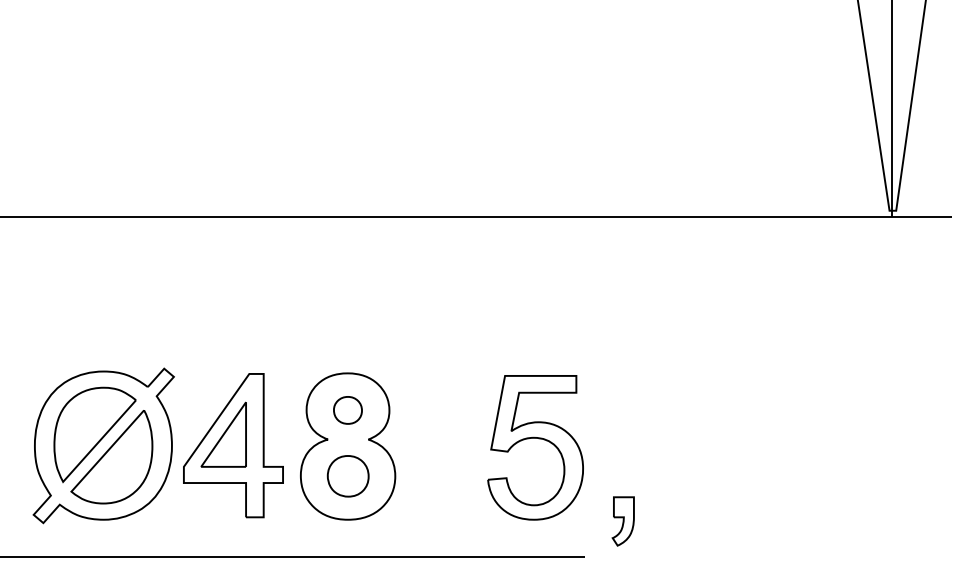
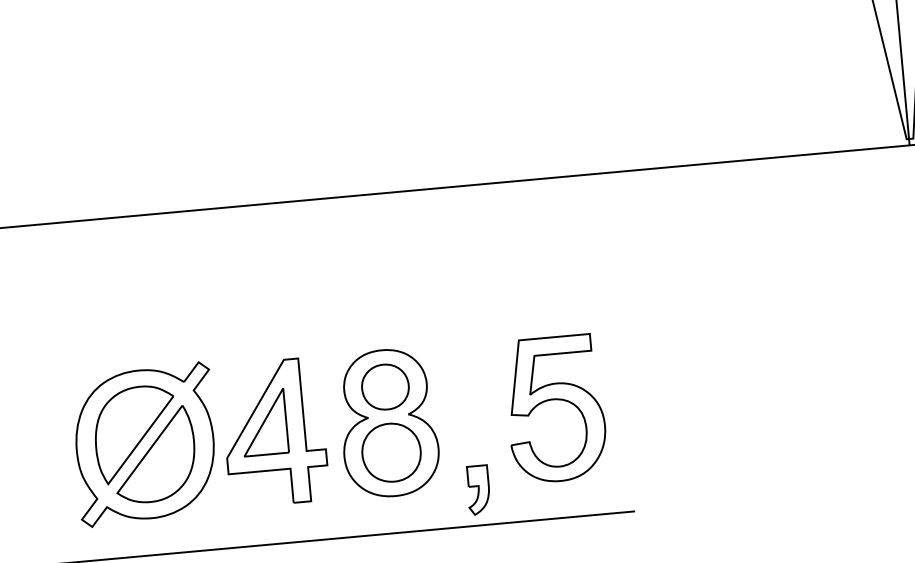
part: (347, 410) -> (384, 387), size x1.67
part: (539, 439) -> (558, 400), moved
part: (348, 476) -> (391, 452), size x1.43
part: (622, 521) -> (477, 490), moved

